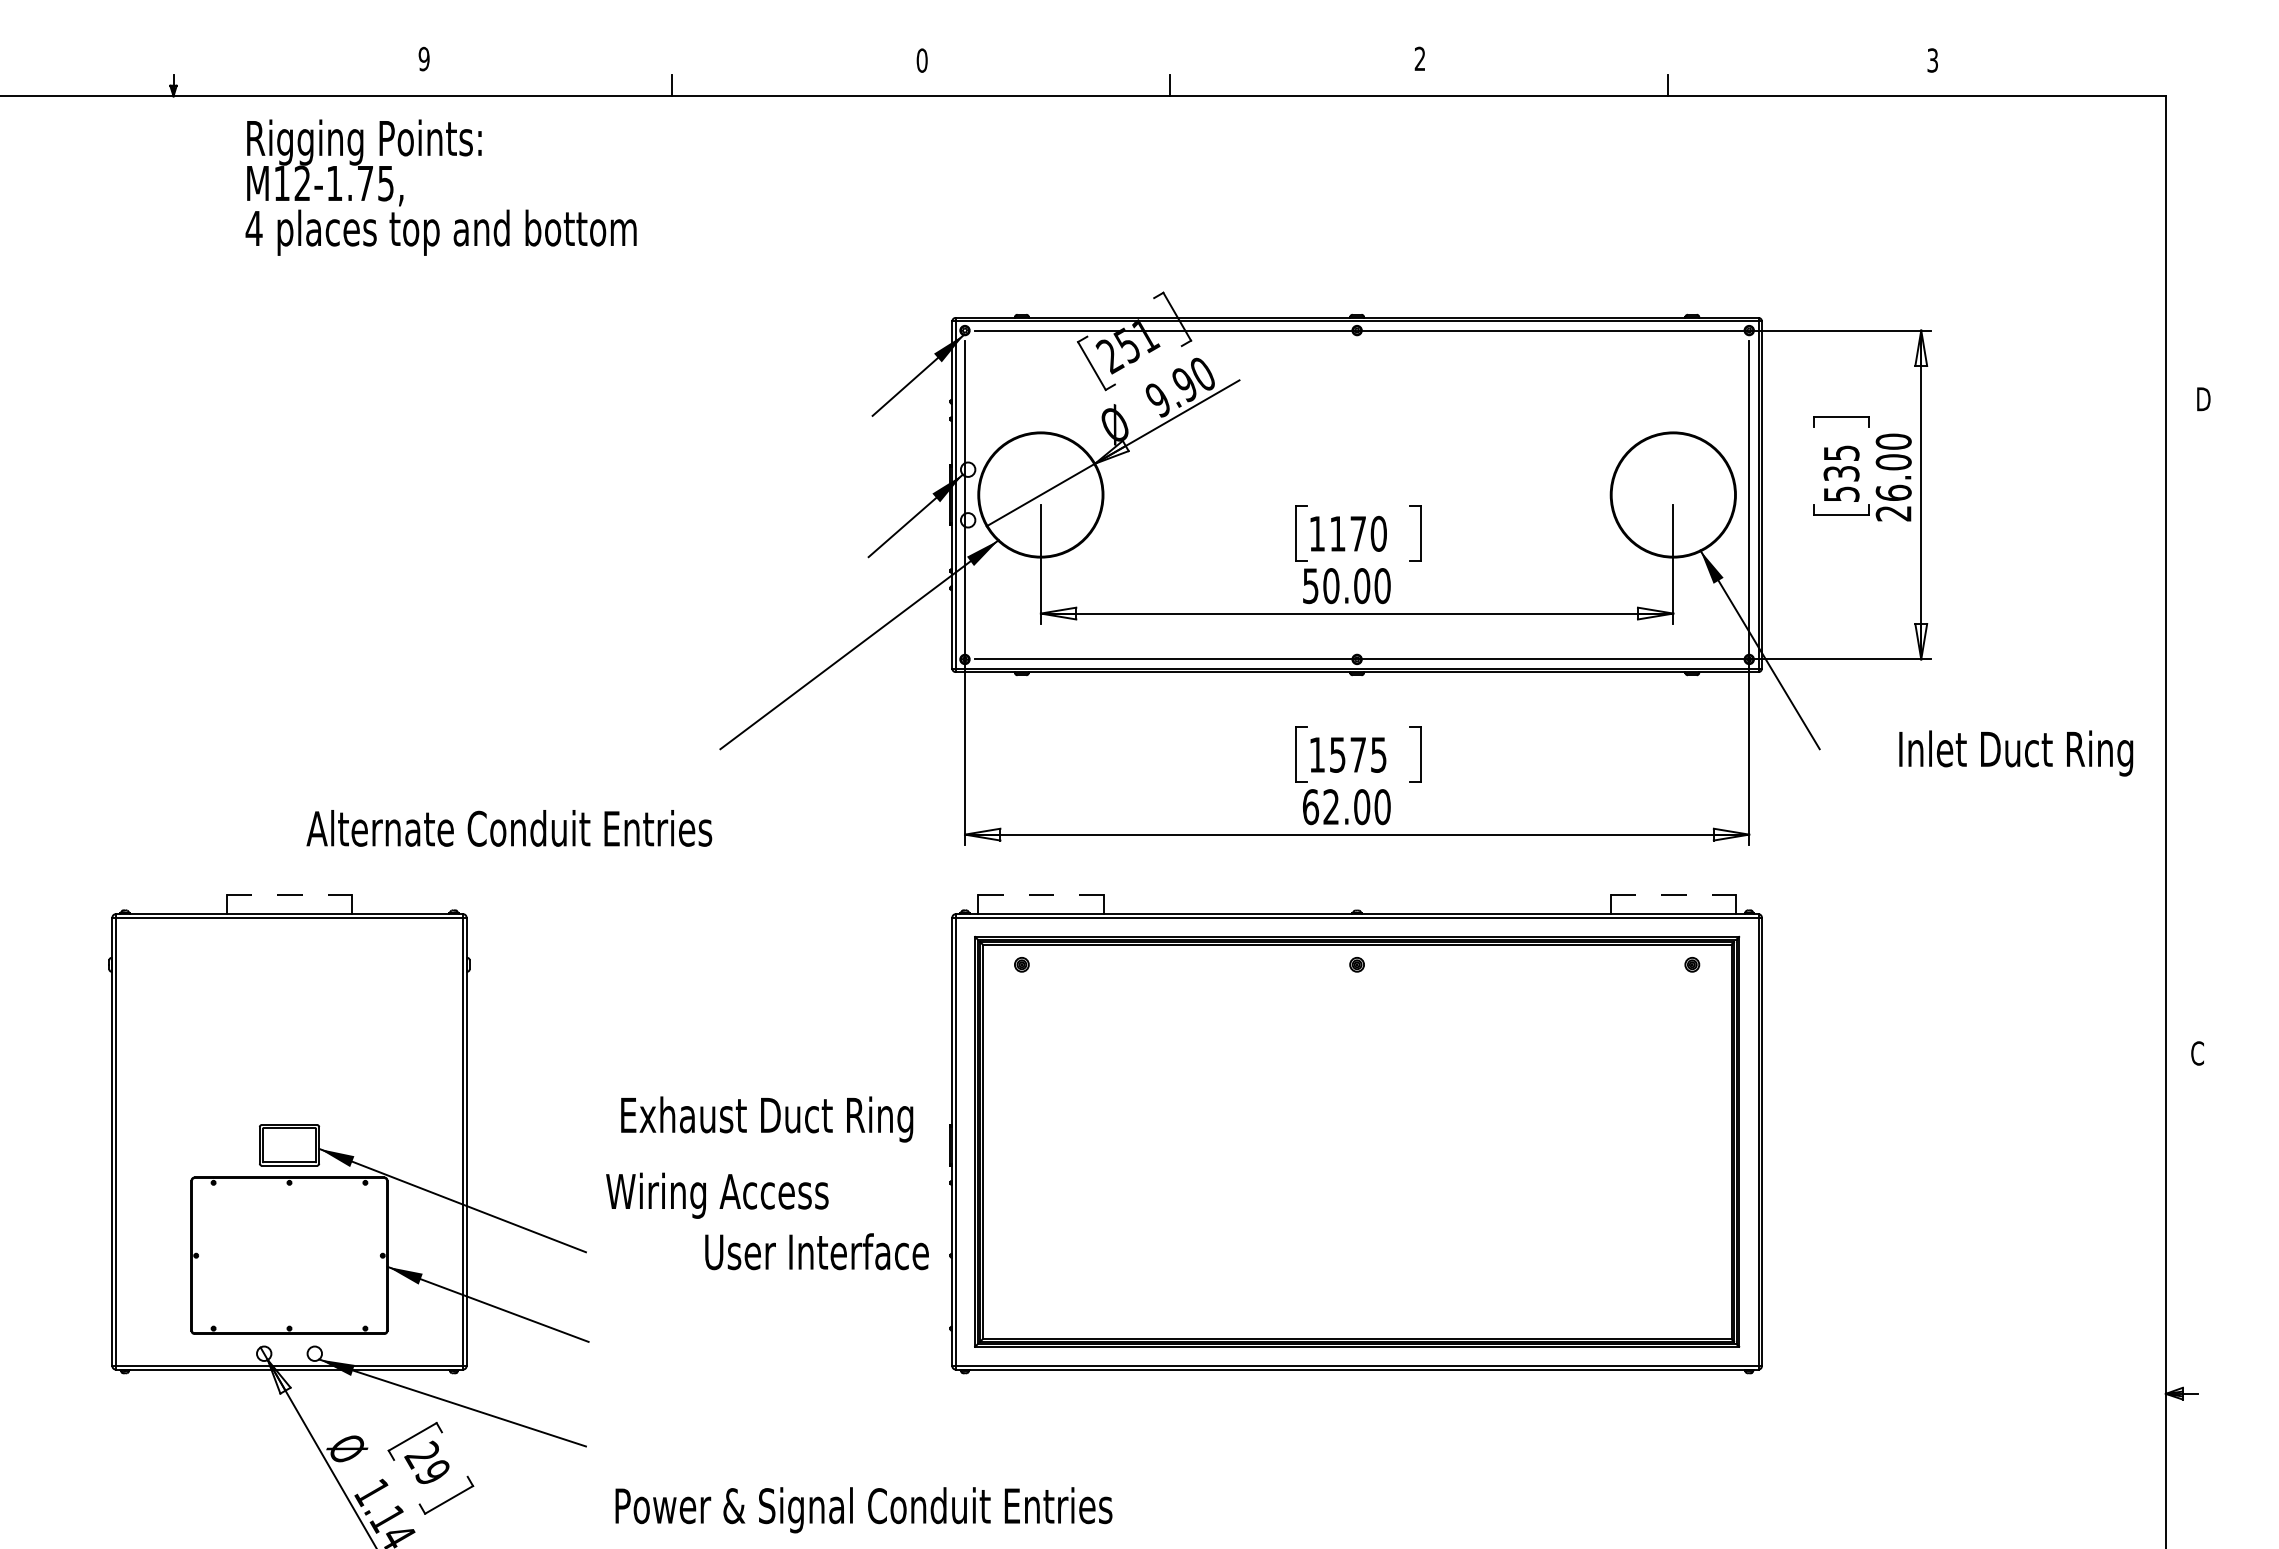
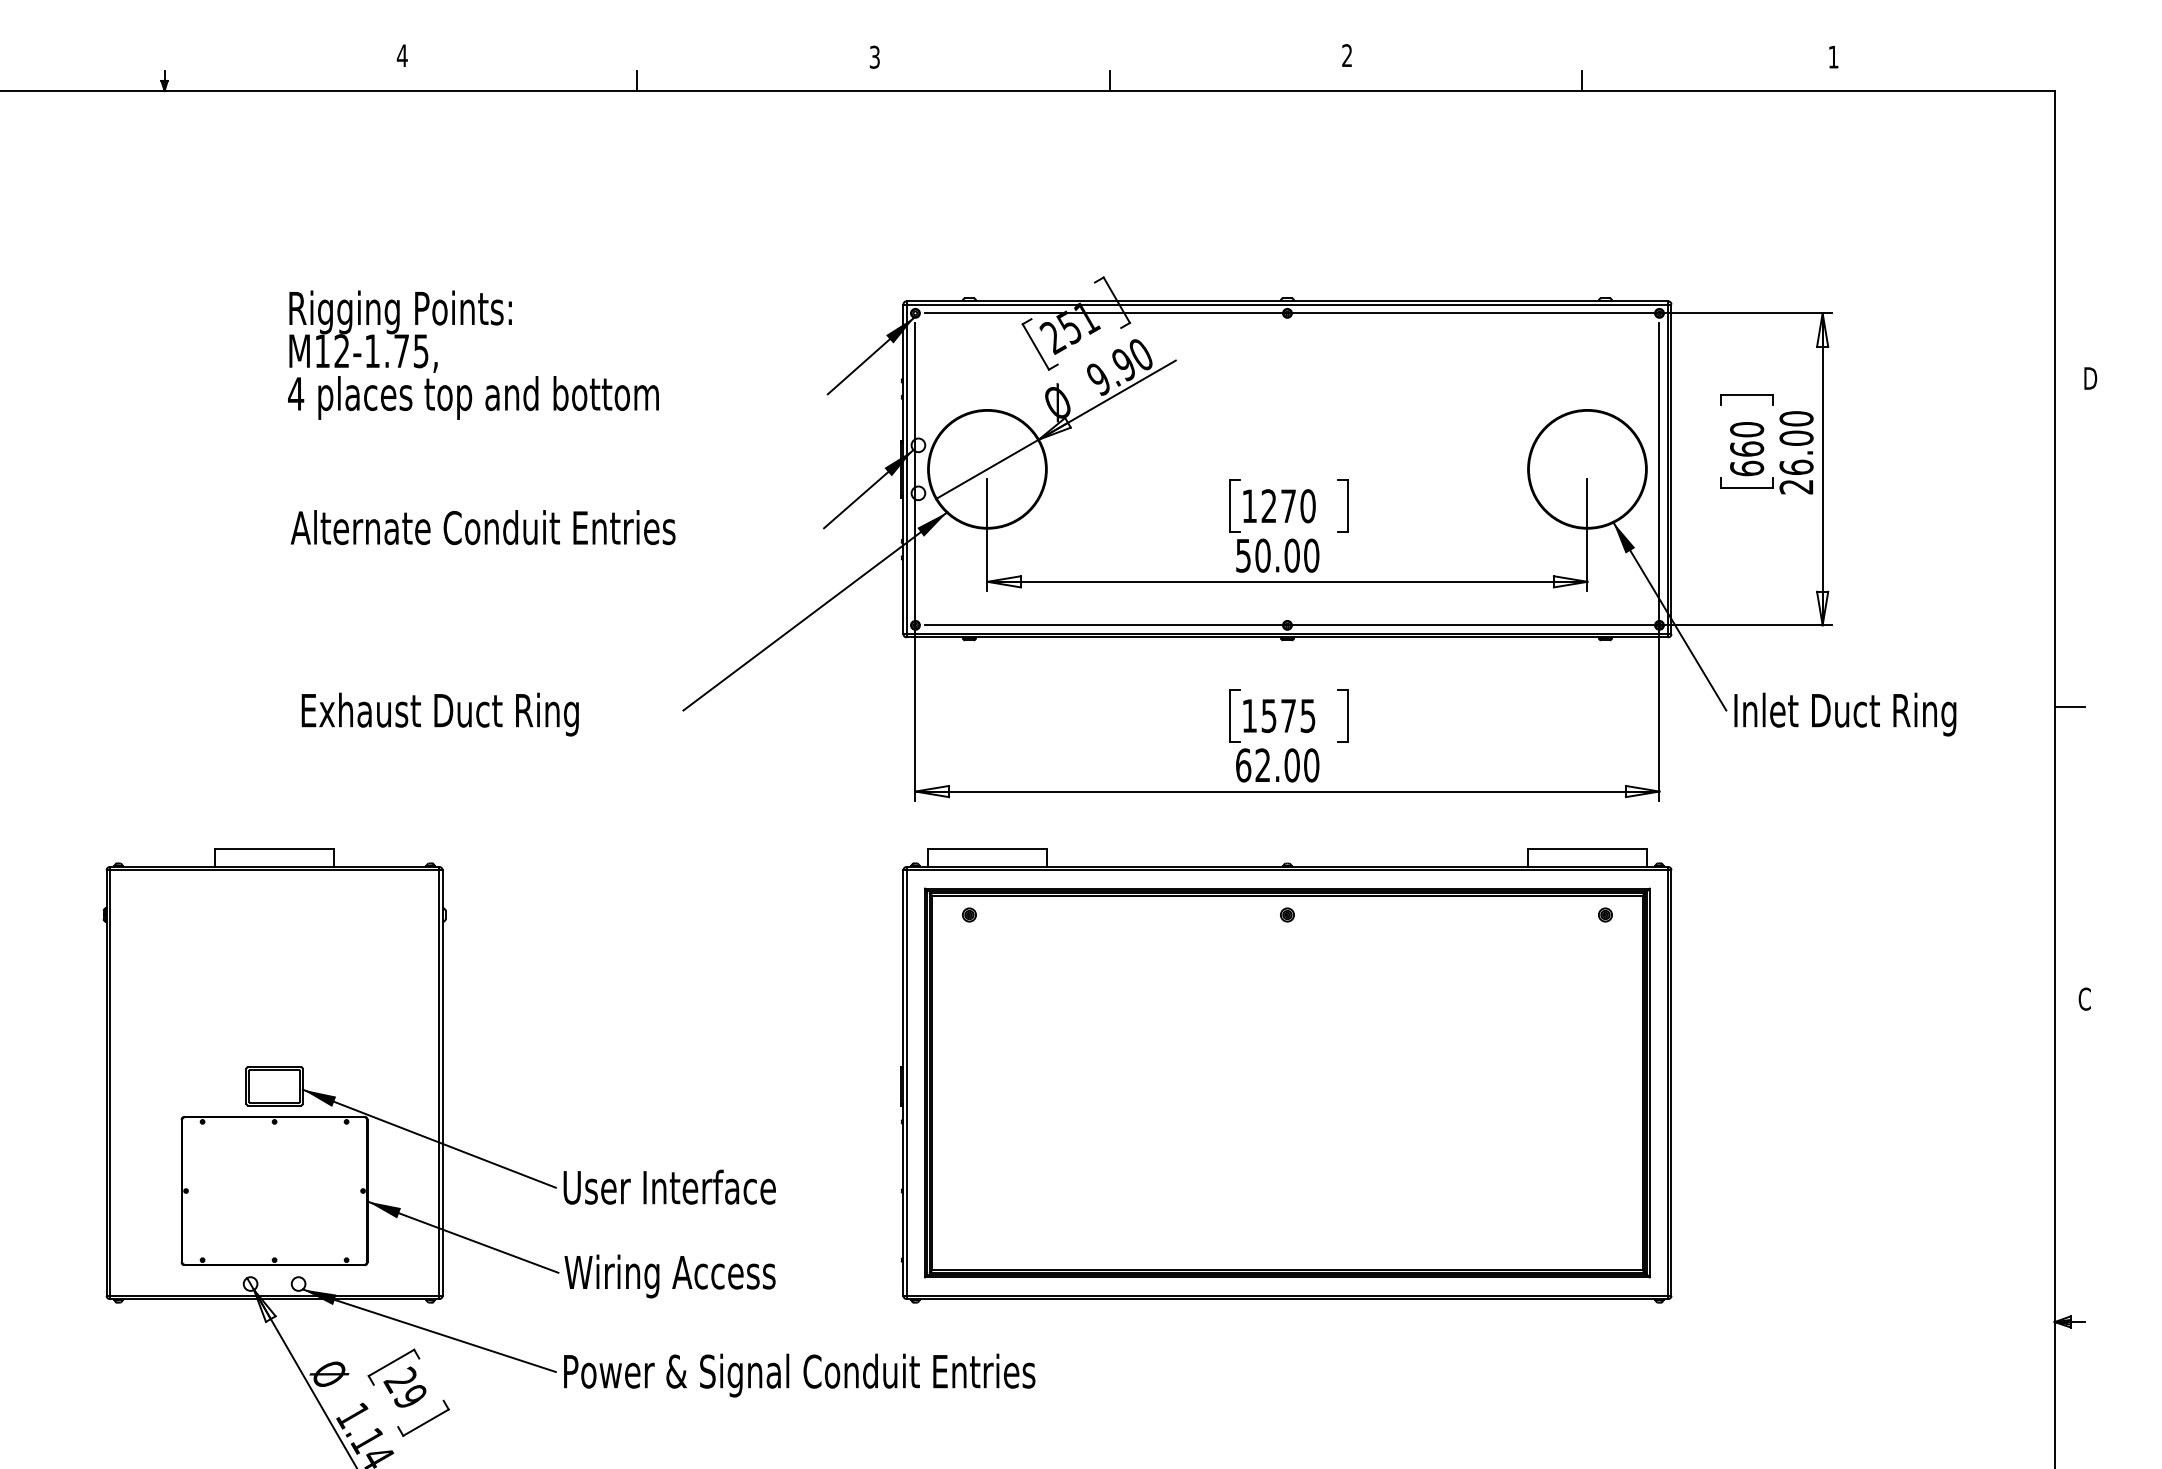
text: (423, 58) -> (401, 55), 9 -> 4
text: (921, 60) -> (874, 57), 0 -> 3
text: (1932, 60) -> (1833, 57), 3 -> 1
text: (440, 187) -> (472, 355), moved
text: (1841, 473) -> (1746, 448), 535 -> 660
text: (1337, 533) -> (1268, 505), 1170 -> 1270
line: (2181, 745) -> (2069, 706), added
text: (2016, 753) -> (1845, 714), moved
text: (509, 828) -> (483, 527), moved
line: (289, 895) -> (274, 849), dashed -> solid
line: (1040, 895) -> (987, 849), dashed -> solid
line: (1673, 895) -> (1587, 849), dashed -> solid
text: (767, 1119) -> (440, 714), moved
text: (717, 1195) -> (670, 1276), moved
text: (816, 1251) -> (669, 1187), moved
text: (863, 1510) -> (799, 1375), moved

